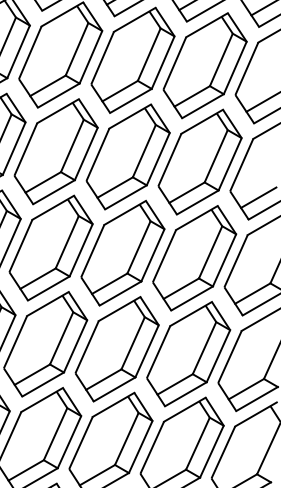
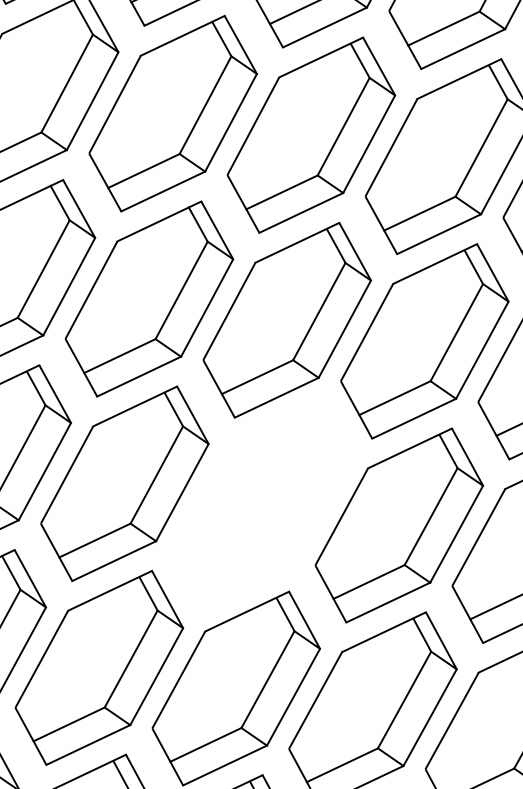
part: (122, 252) -> (261, 503), removed

